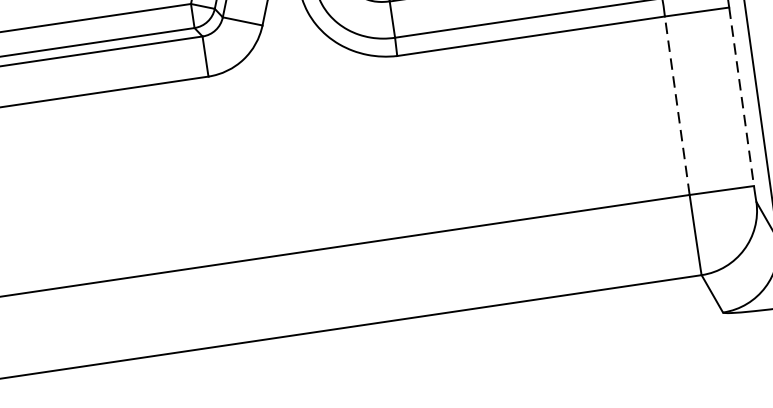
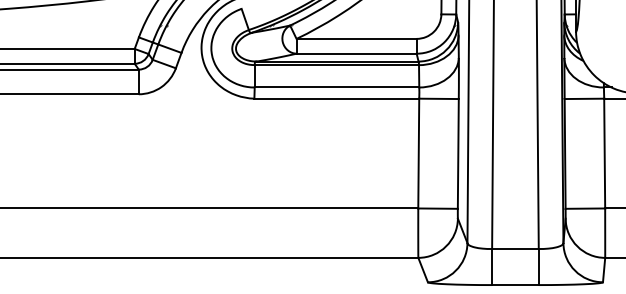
line: (741, 96) -> (458, 153), dashed -> solid
line: (676, 105) -> (418, 153), dashed -> solid

